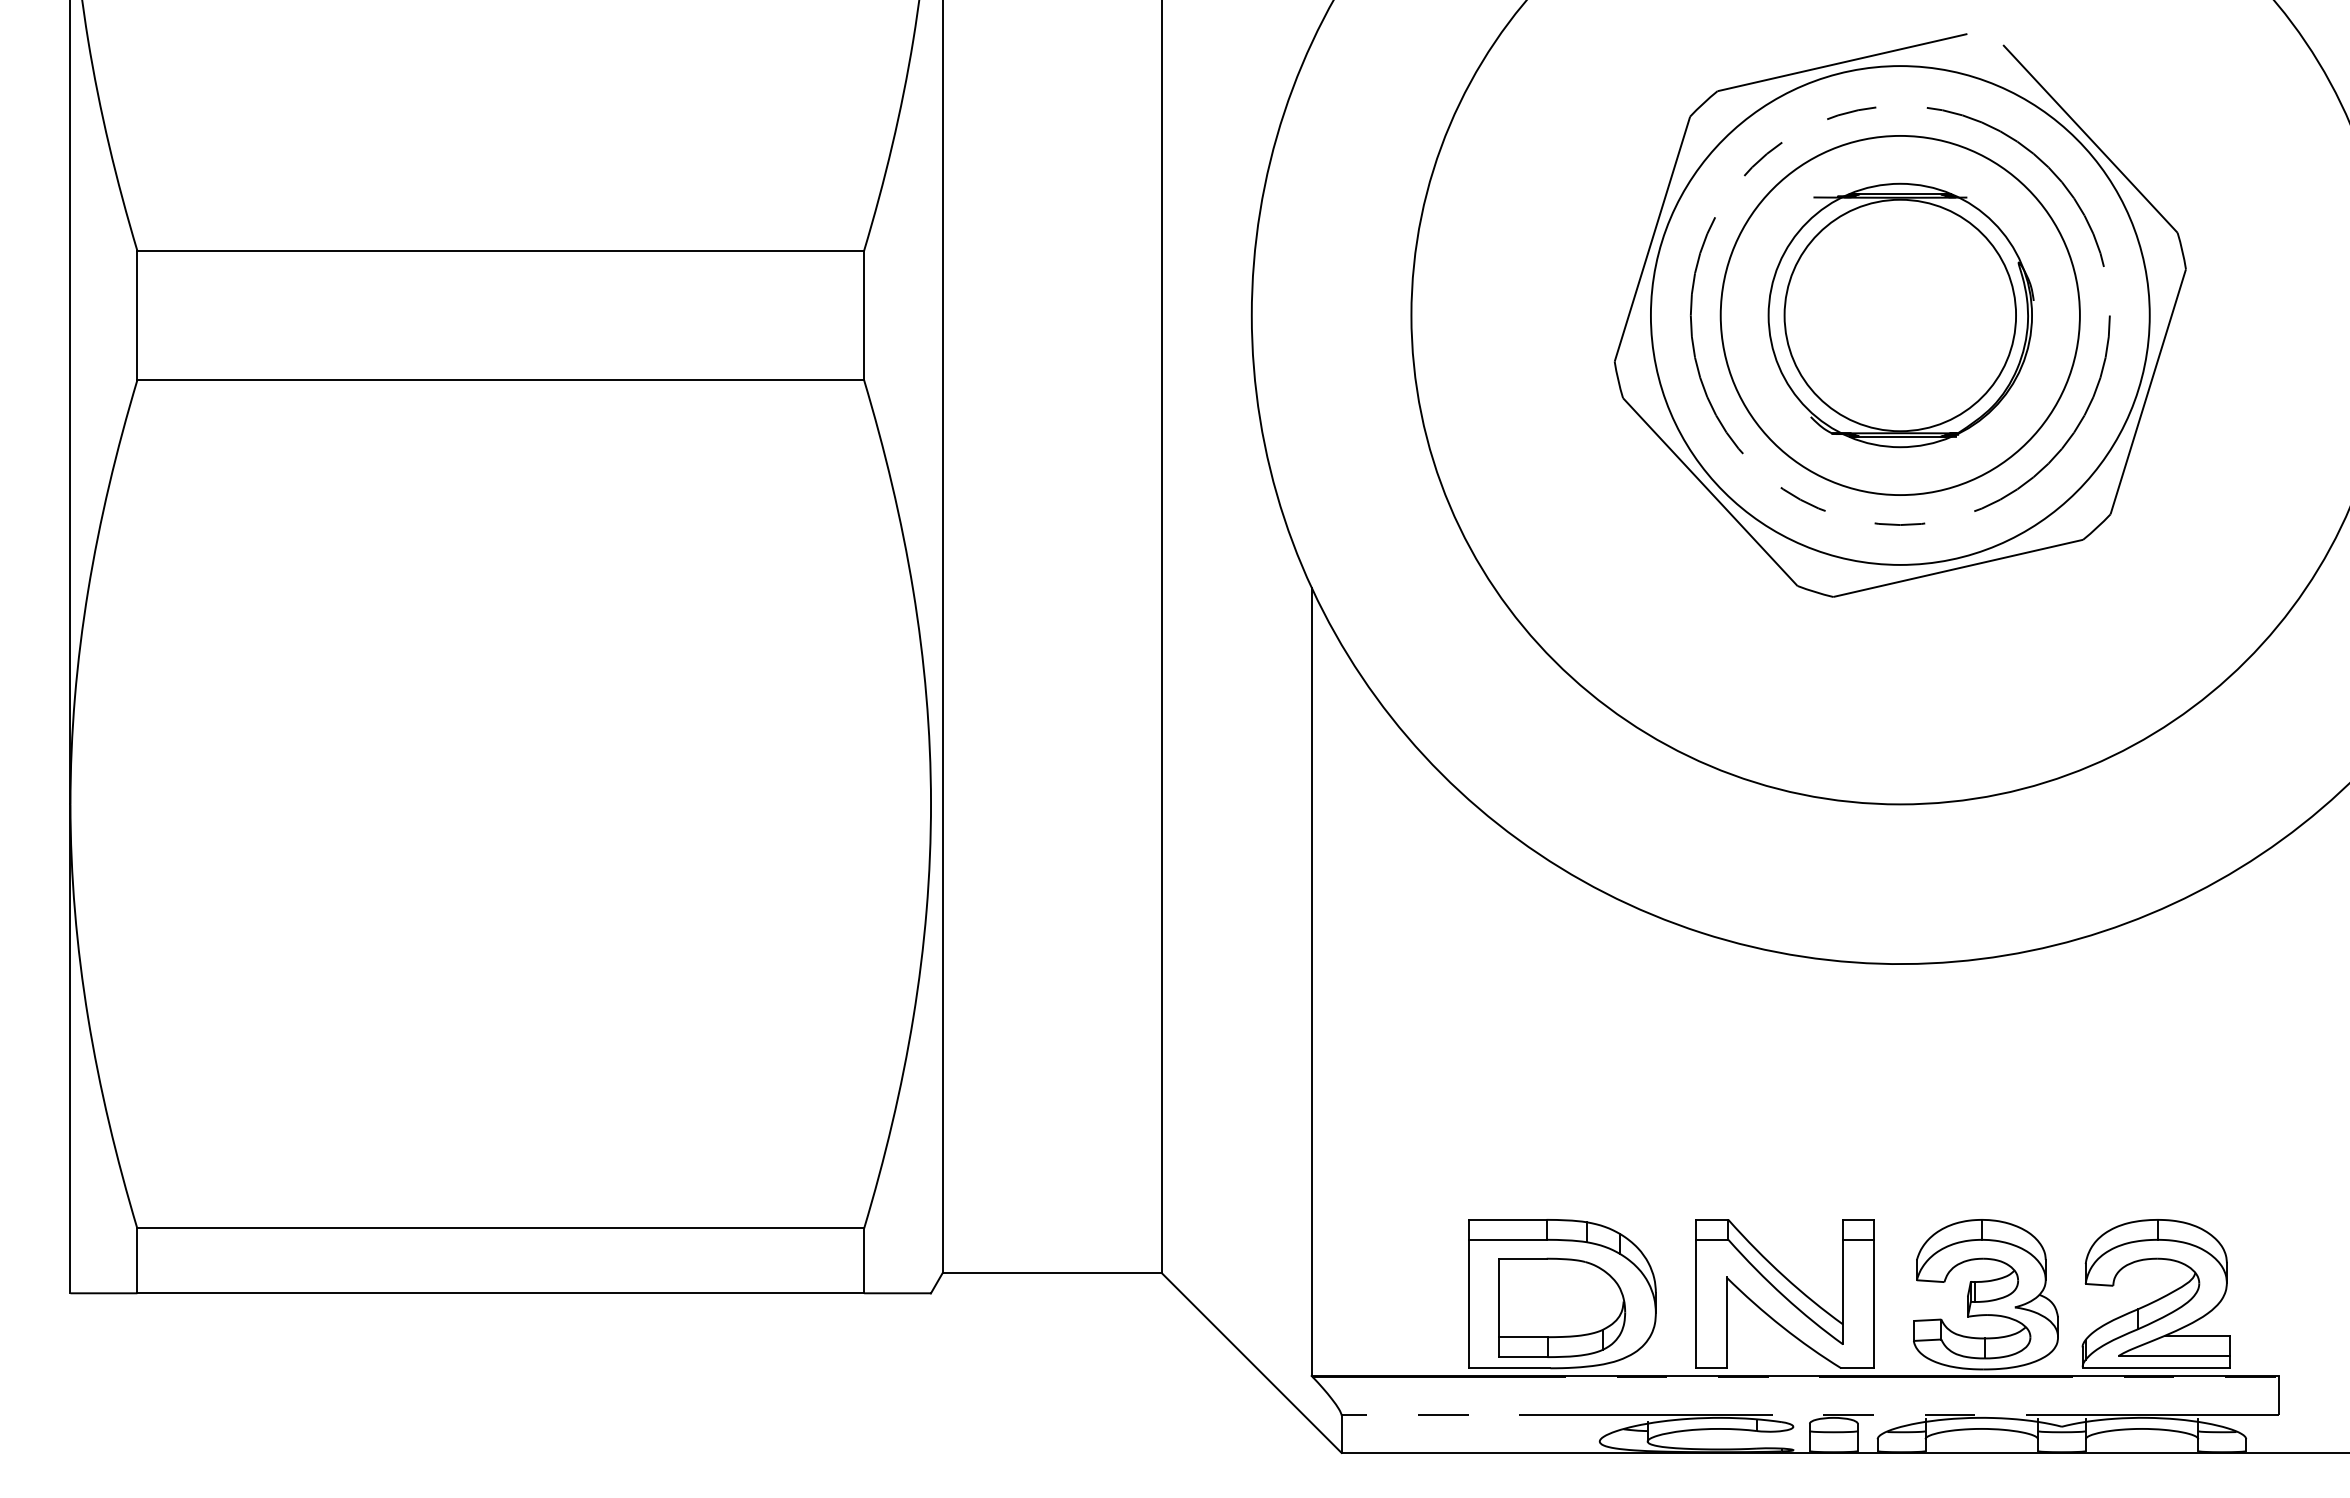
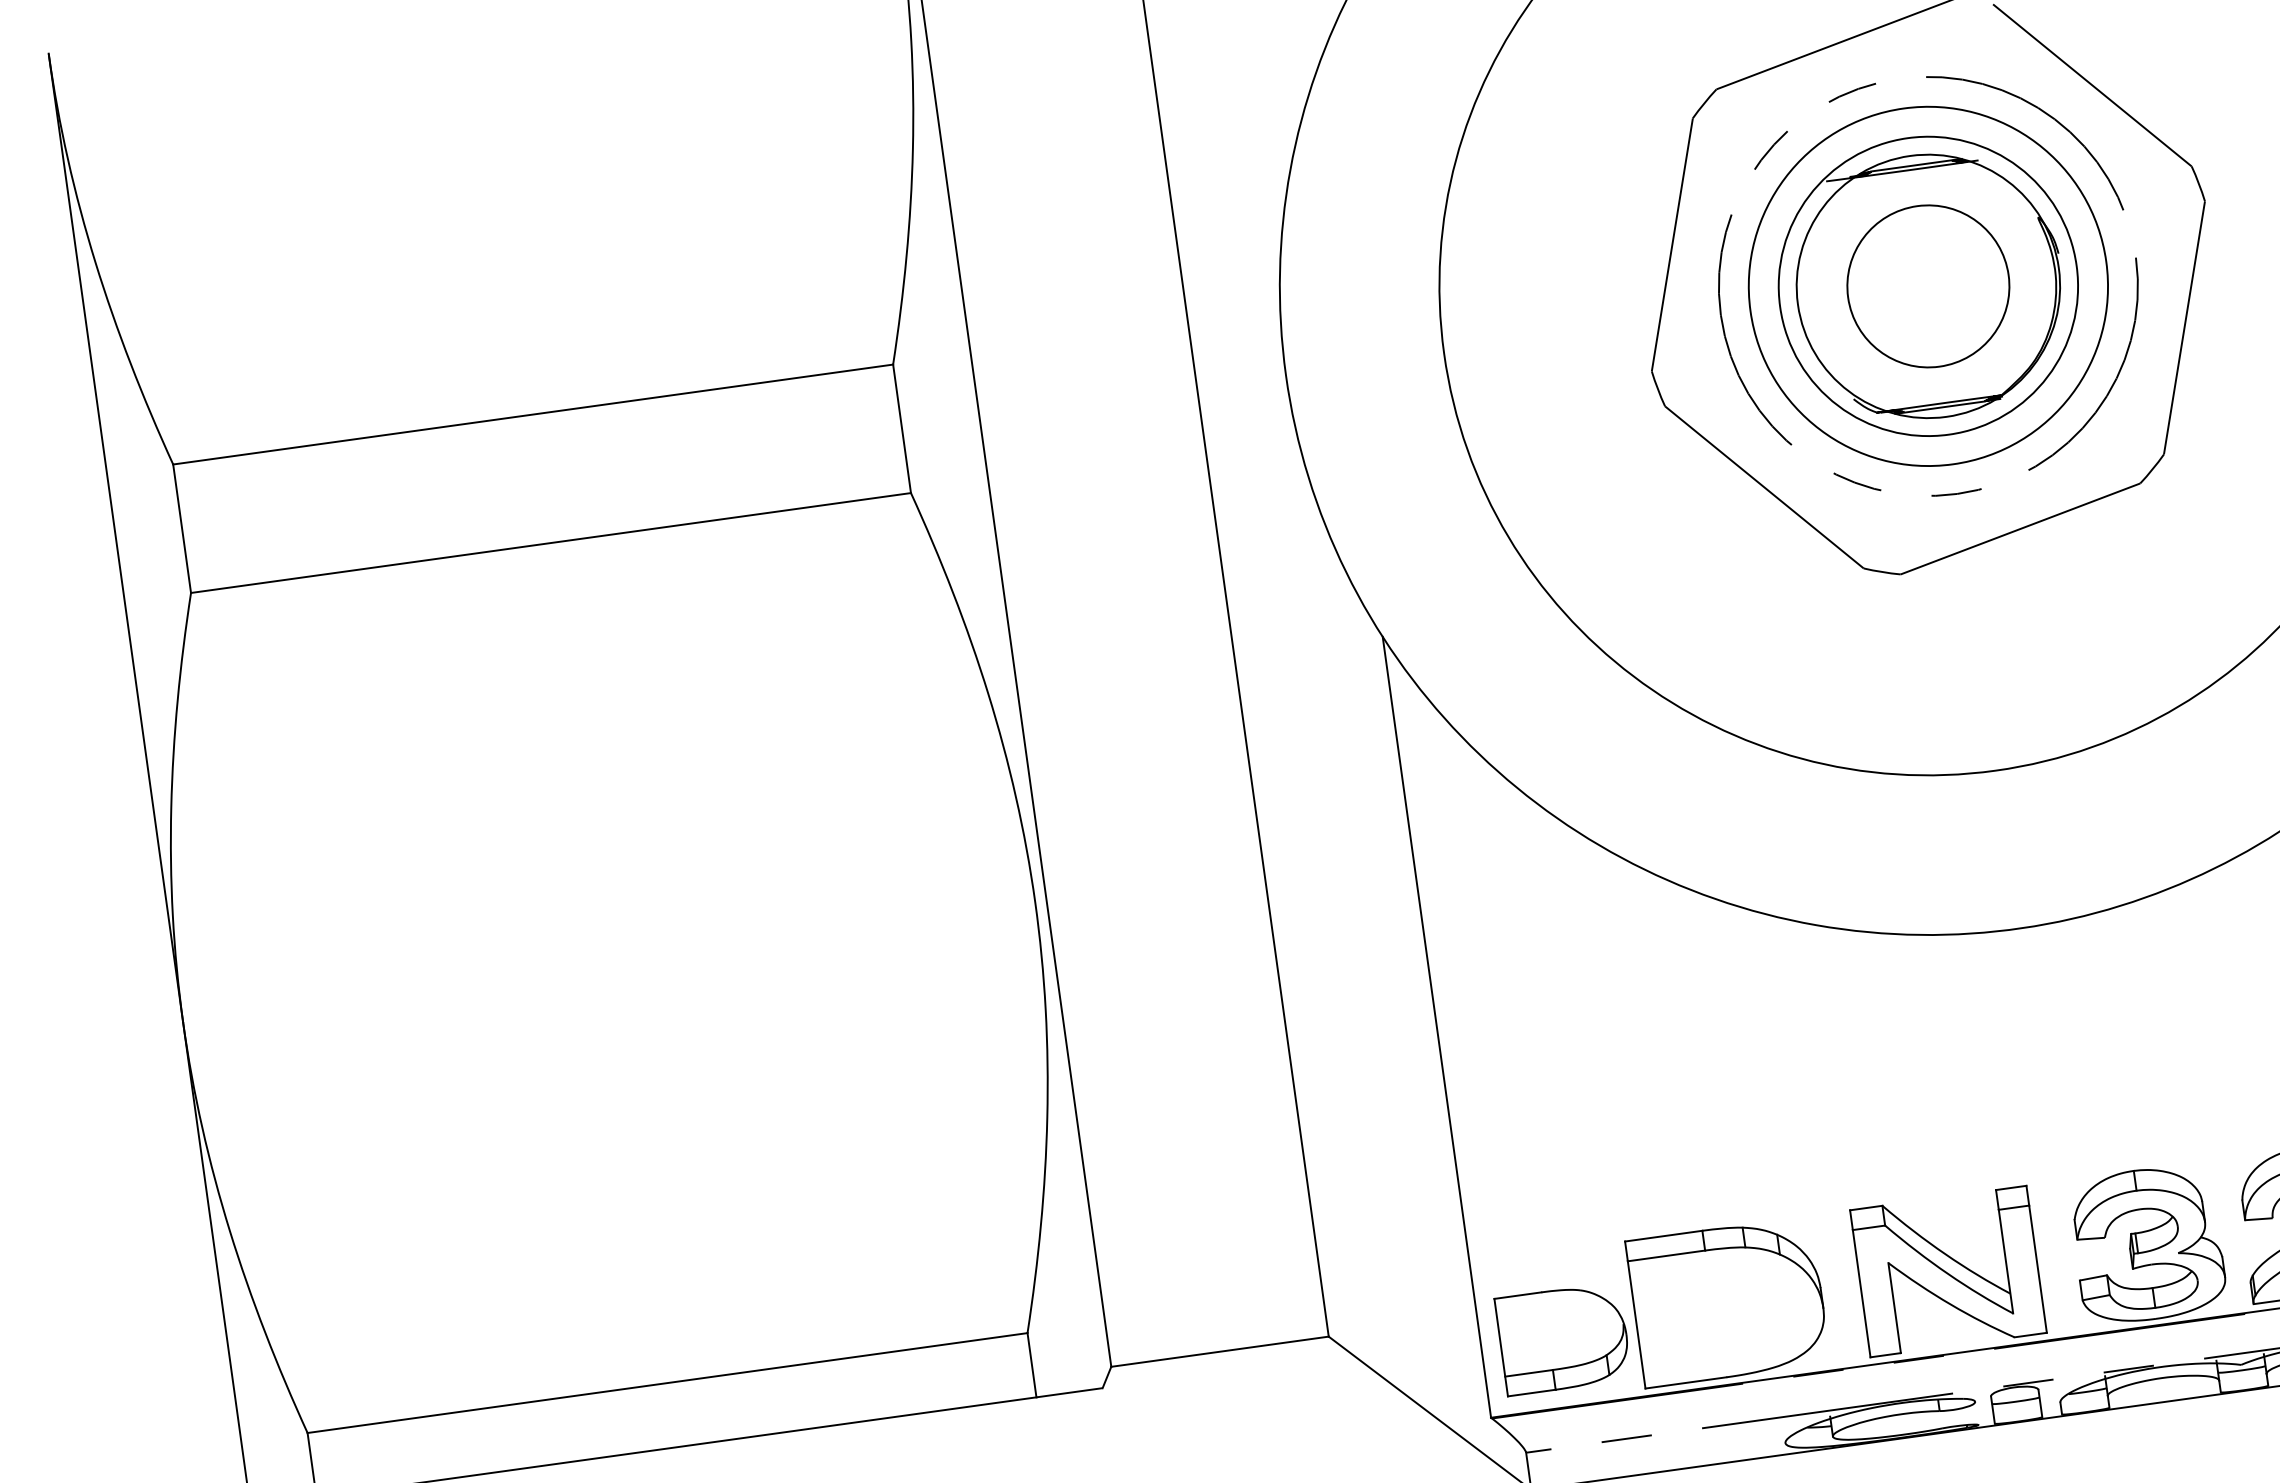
circle: (1899, 315) -> (1927, 286), size x0.6
circle: (1900, 315) -> (1928, 286), size x0.7
part: (1562, 1307) -> (1563, 1338), moved

